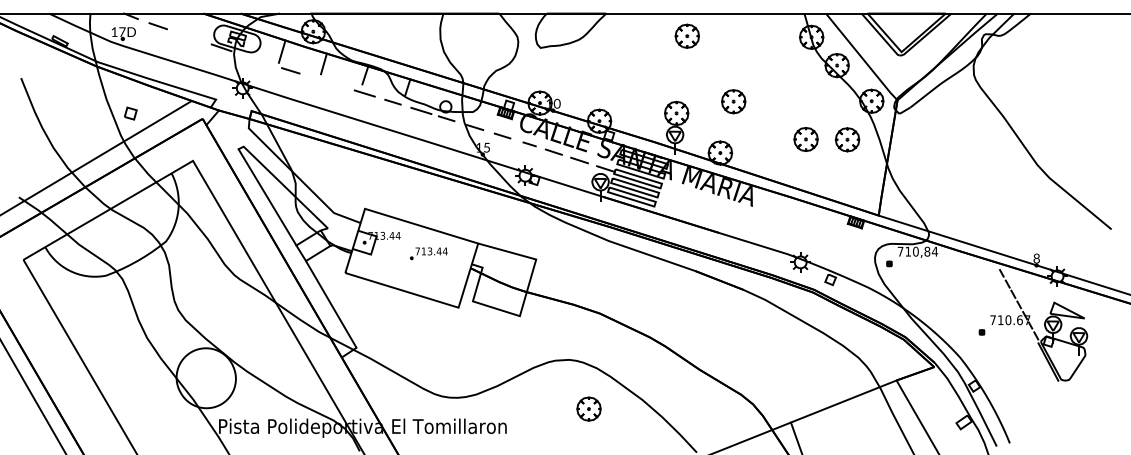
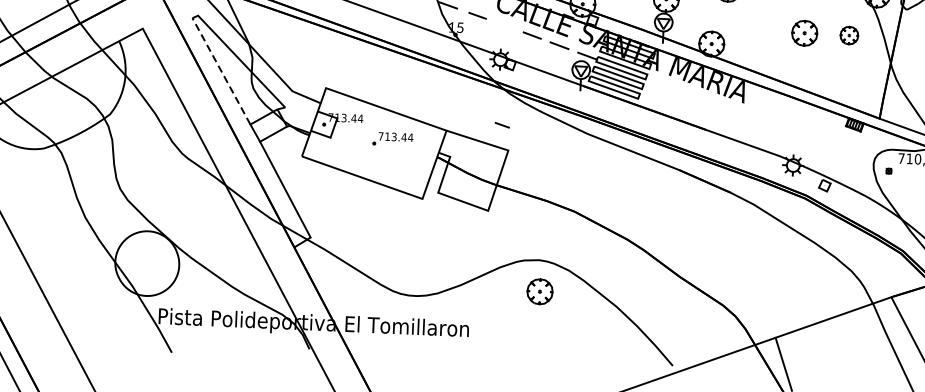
part: (847, 139) -> (849, 35), size x0.7
line: (529, 144) -> (502, 125), moved
line: (267, 196) -> (221, 70), solid -> dashed
part: (588, 408) -> (539, 291), moved

